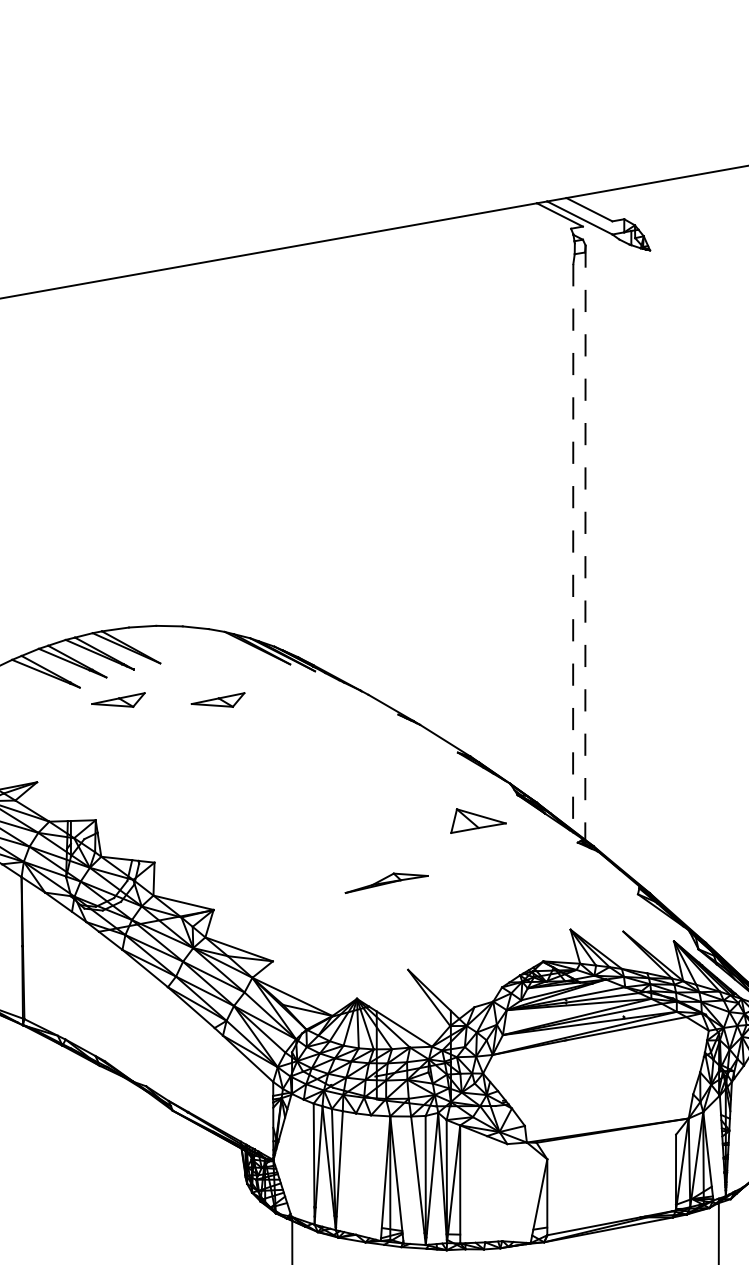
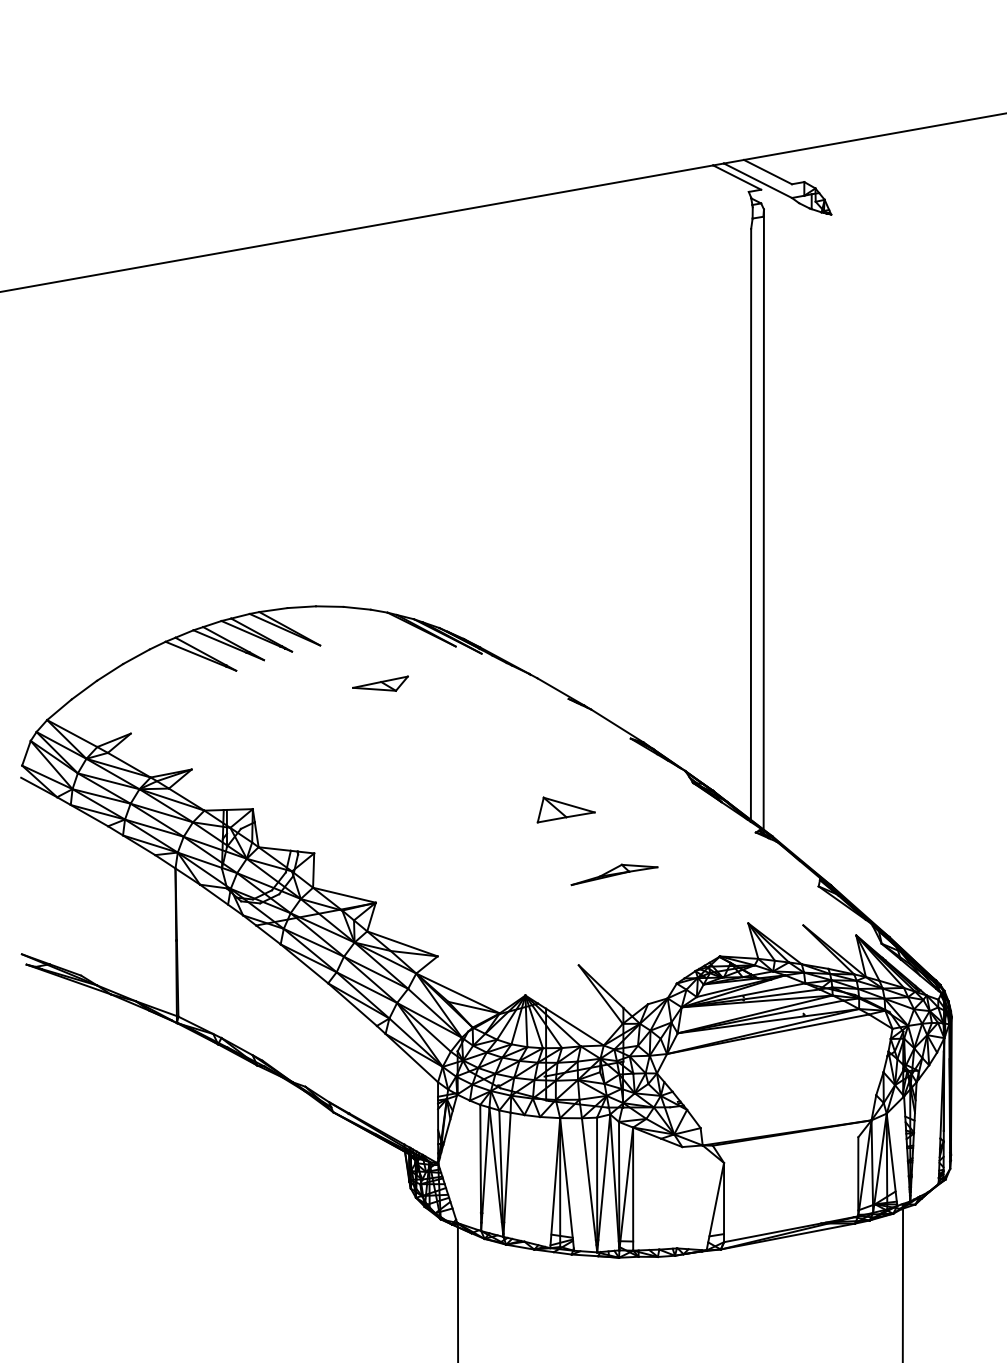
line: (585, 545) -> (763, 522), dashed -> solid
line: (573, 548) -> (751, 525), dashed -> solid
part: (118, 699) -> (276, 683), removed
part: (477, 820) -> (565, 809), moved
part: (386, 882) -> (614, 874), moved

